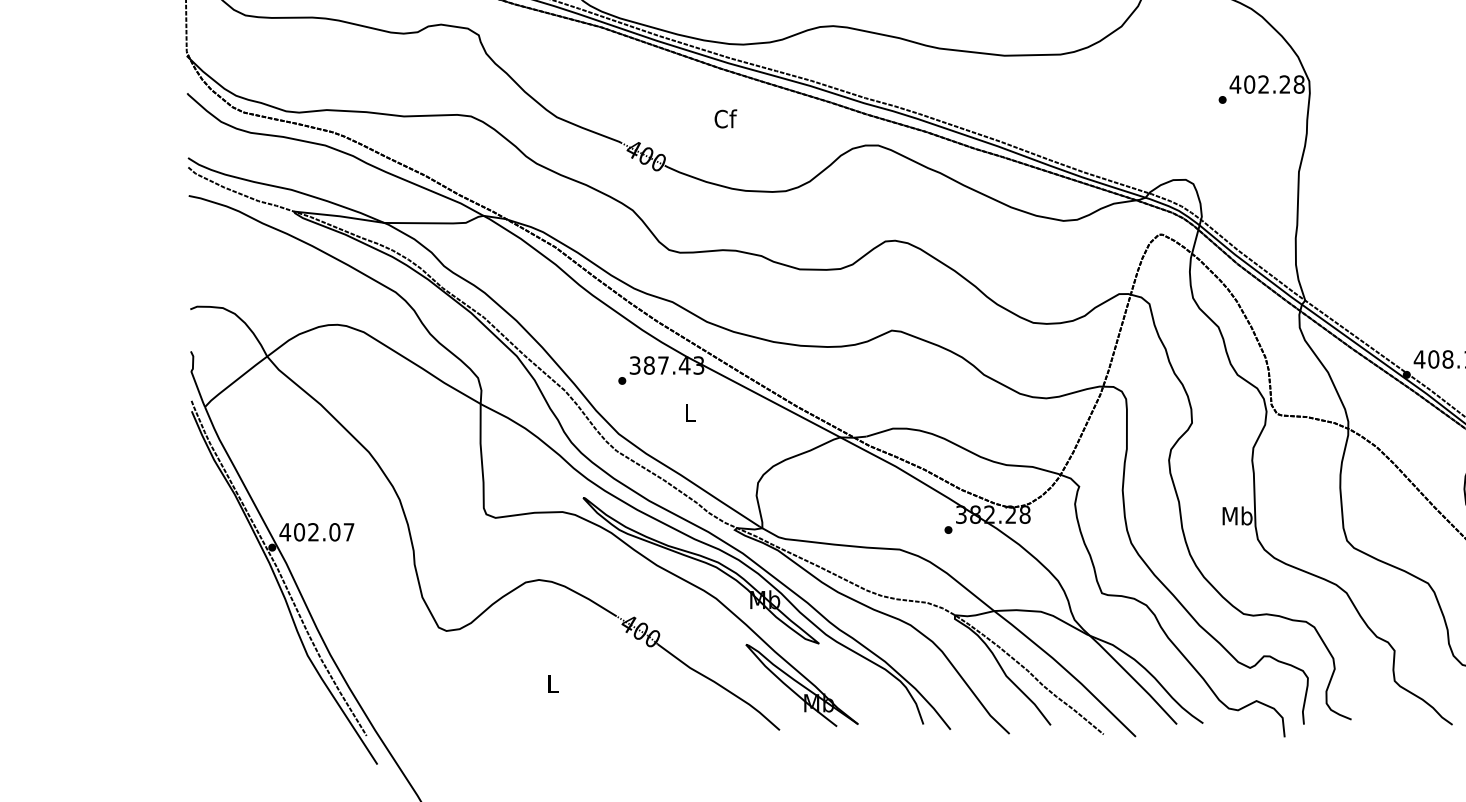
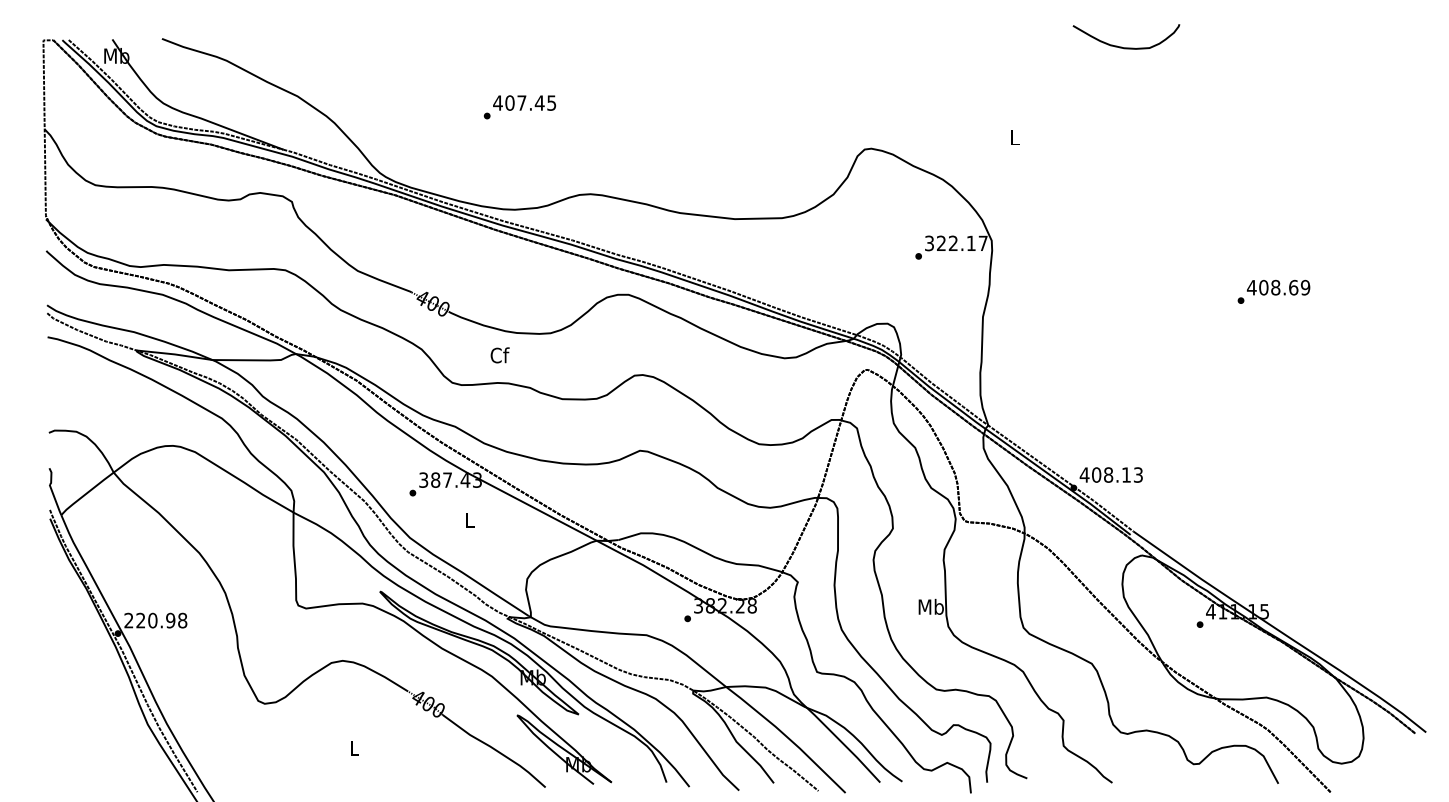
text: (1266, 84) -> (955, 243), 402.28 -> 322.17
text: (725, 119) -> (499, 355), moved
text: (316, 532) -> (155, 620), 402.07 -> 220.98

